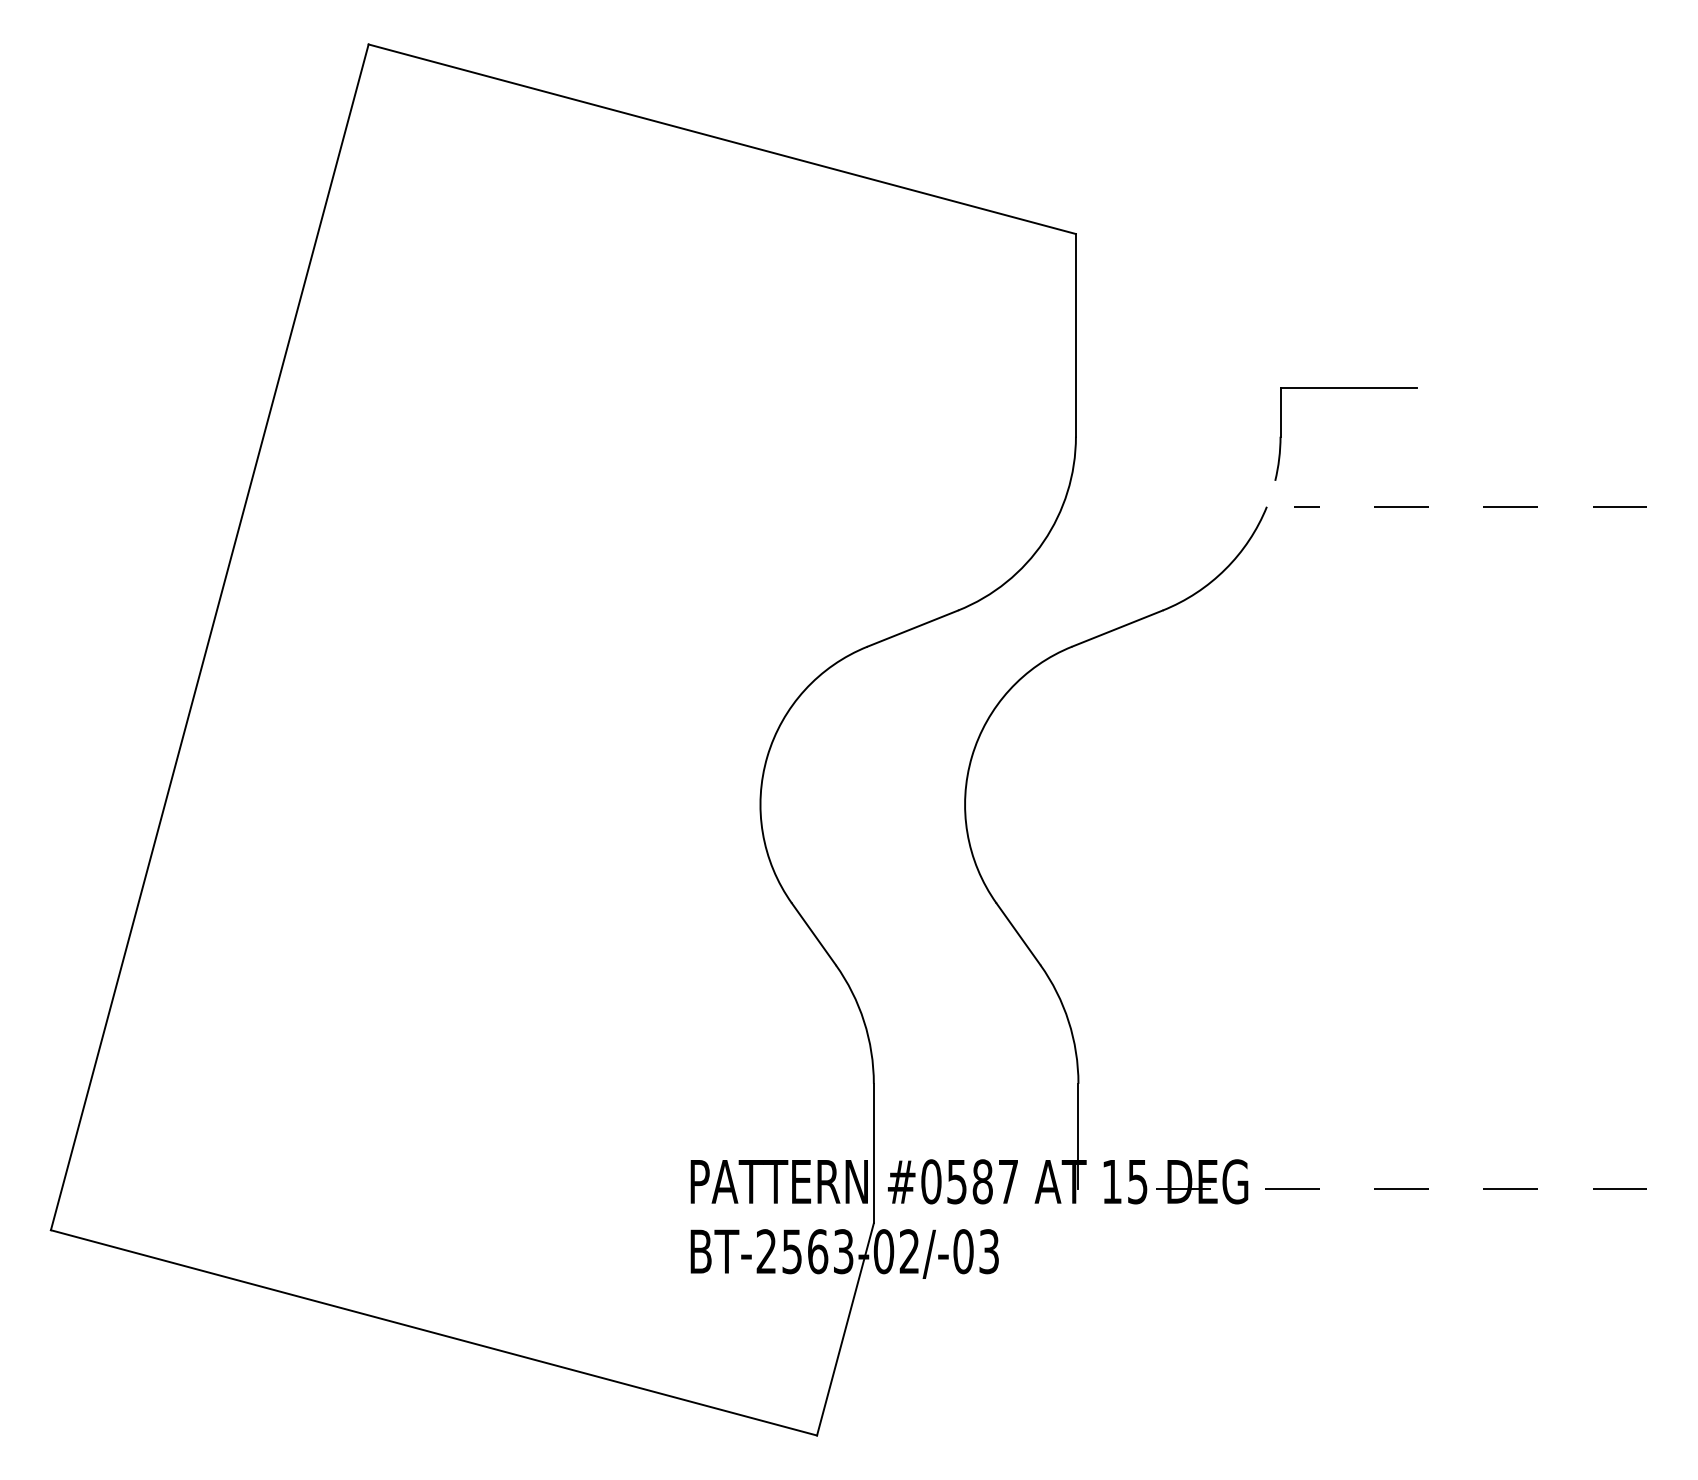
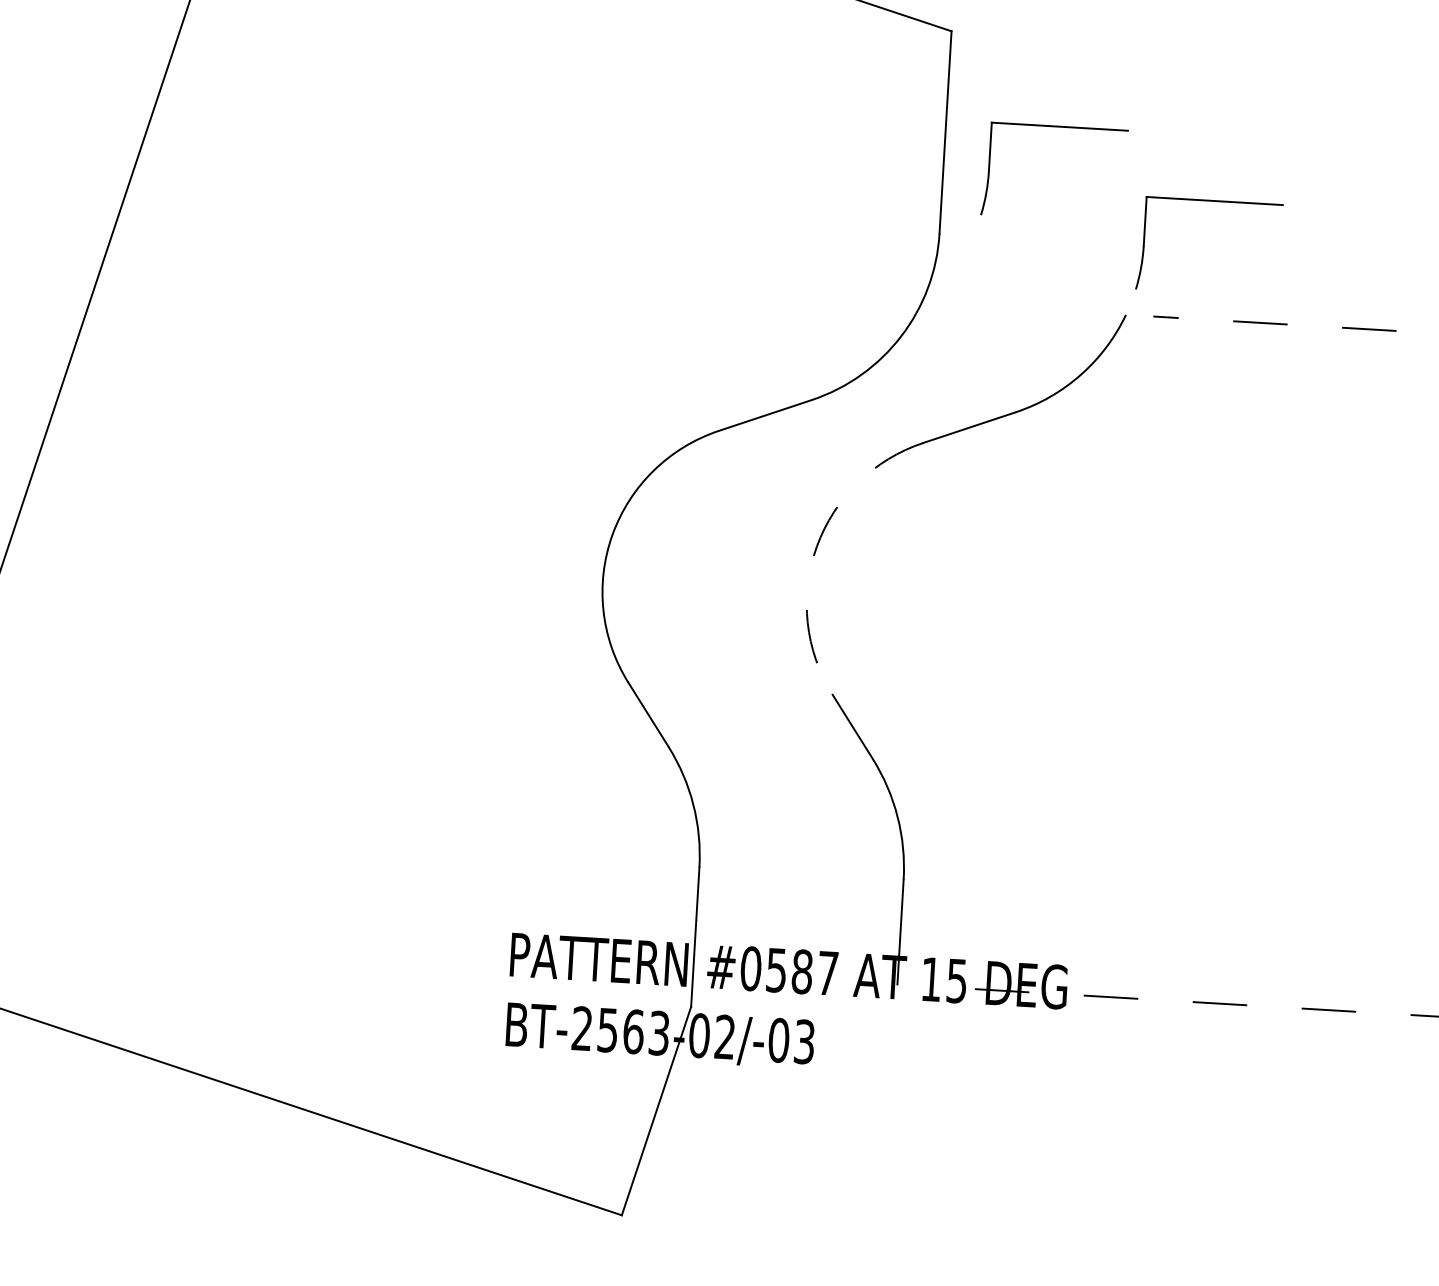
part: (1186, 323) -> (1056, 127), added
arc: (972, 756) -> (817, 546), solid -> dashed

